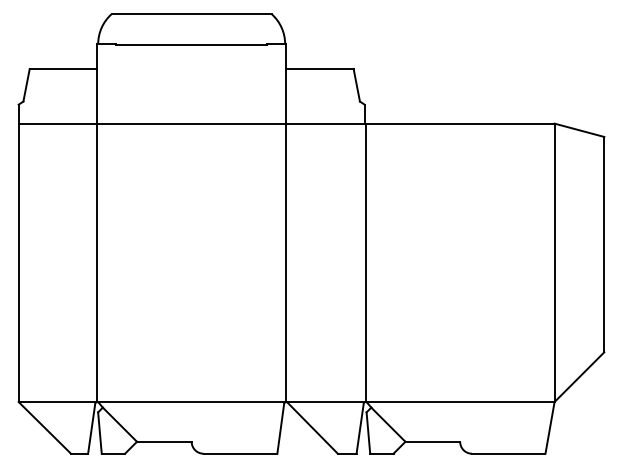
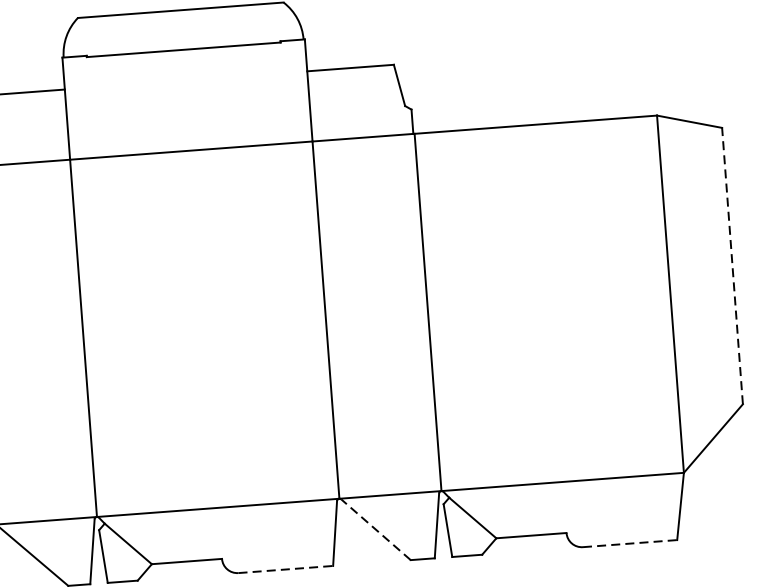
line: (604, 244) -> (732, 265), solid -> dashed
line: (312, 428) -> (375, 530), solid -> dashed
line: (240, 453) -> (285, 569), solid -> dashed
line: (508, 453) -> (629, 543), solid -> dashed

